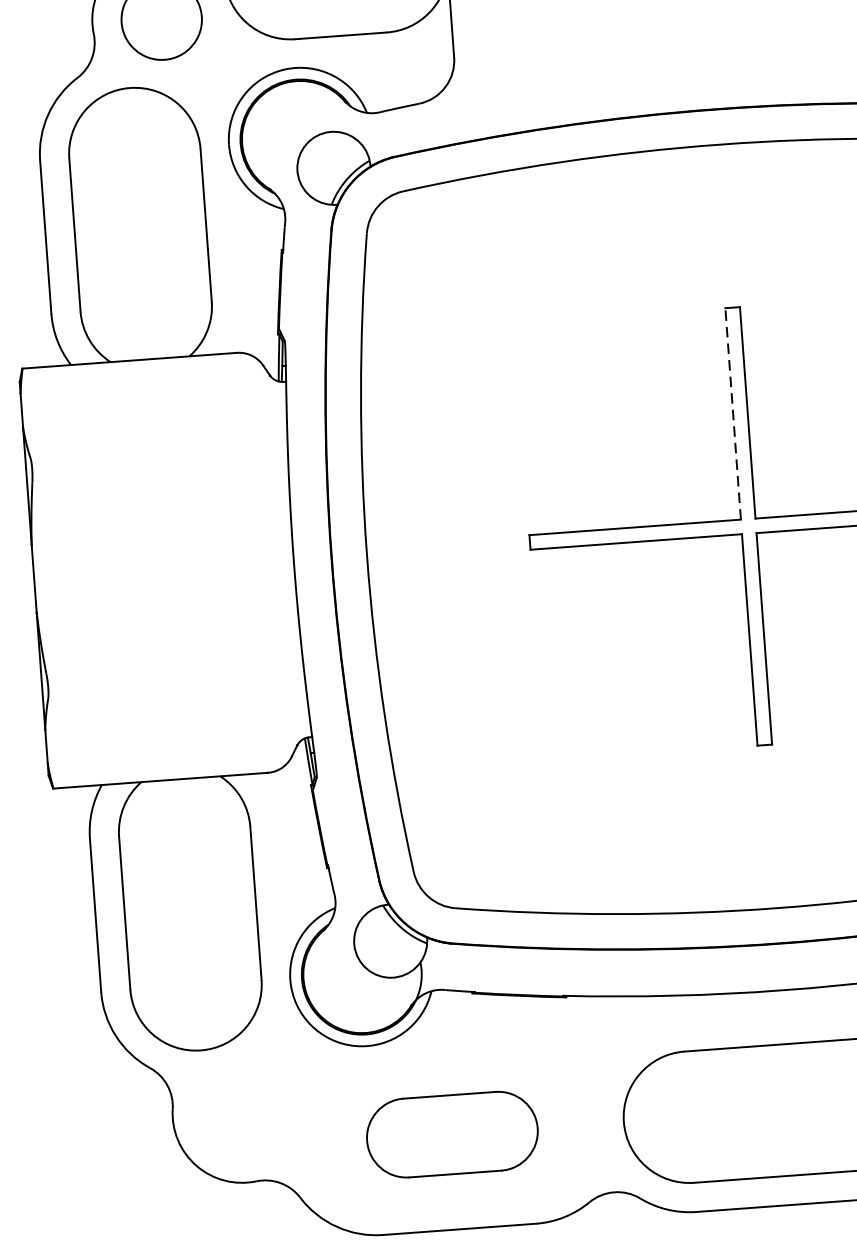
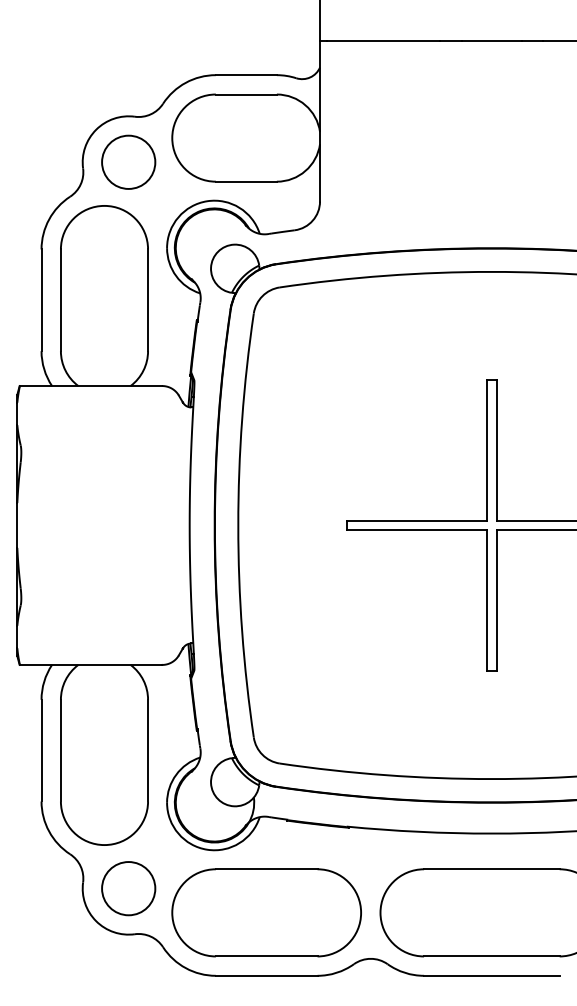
line: (733, 412) -> (487, 449), dashed -> solid
circle: (241, 1113) -> (128, 888), added
part: (452, 1134) -> (266, 912), size x1.67

